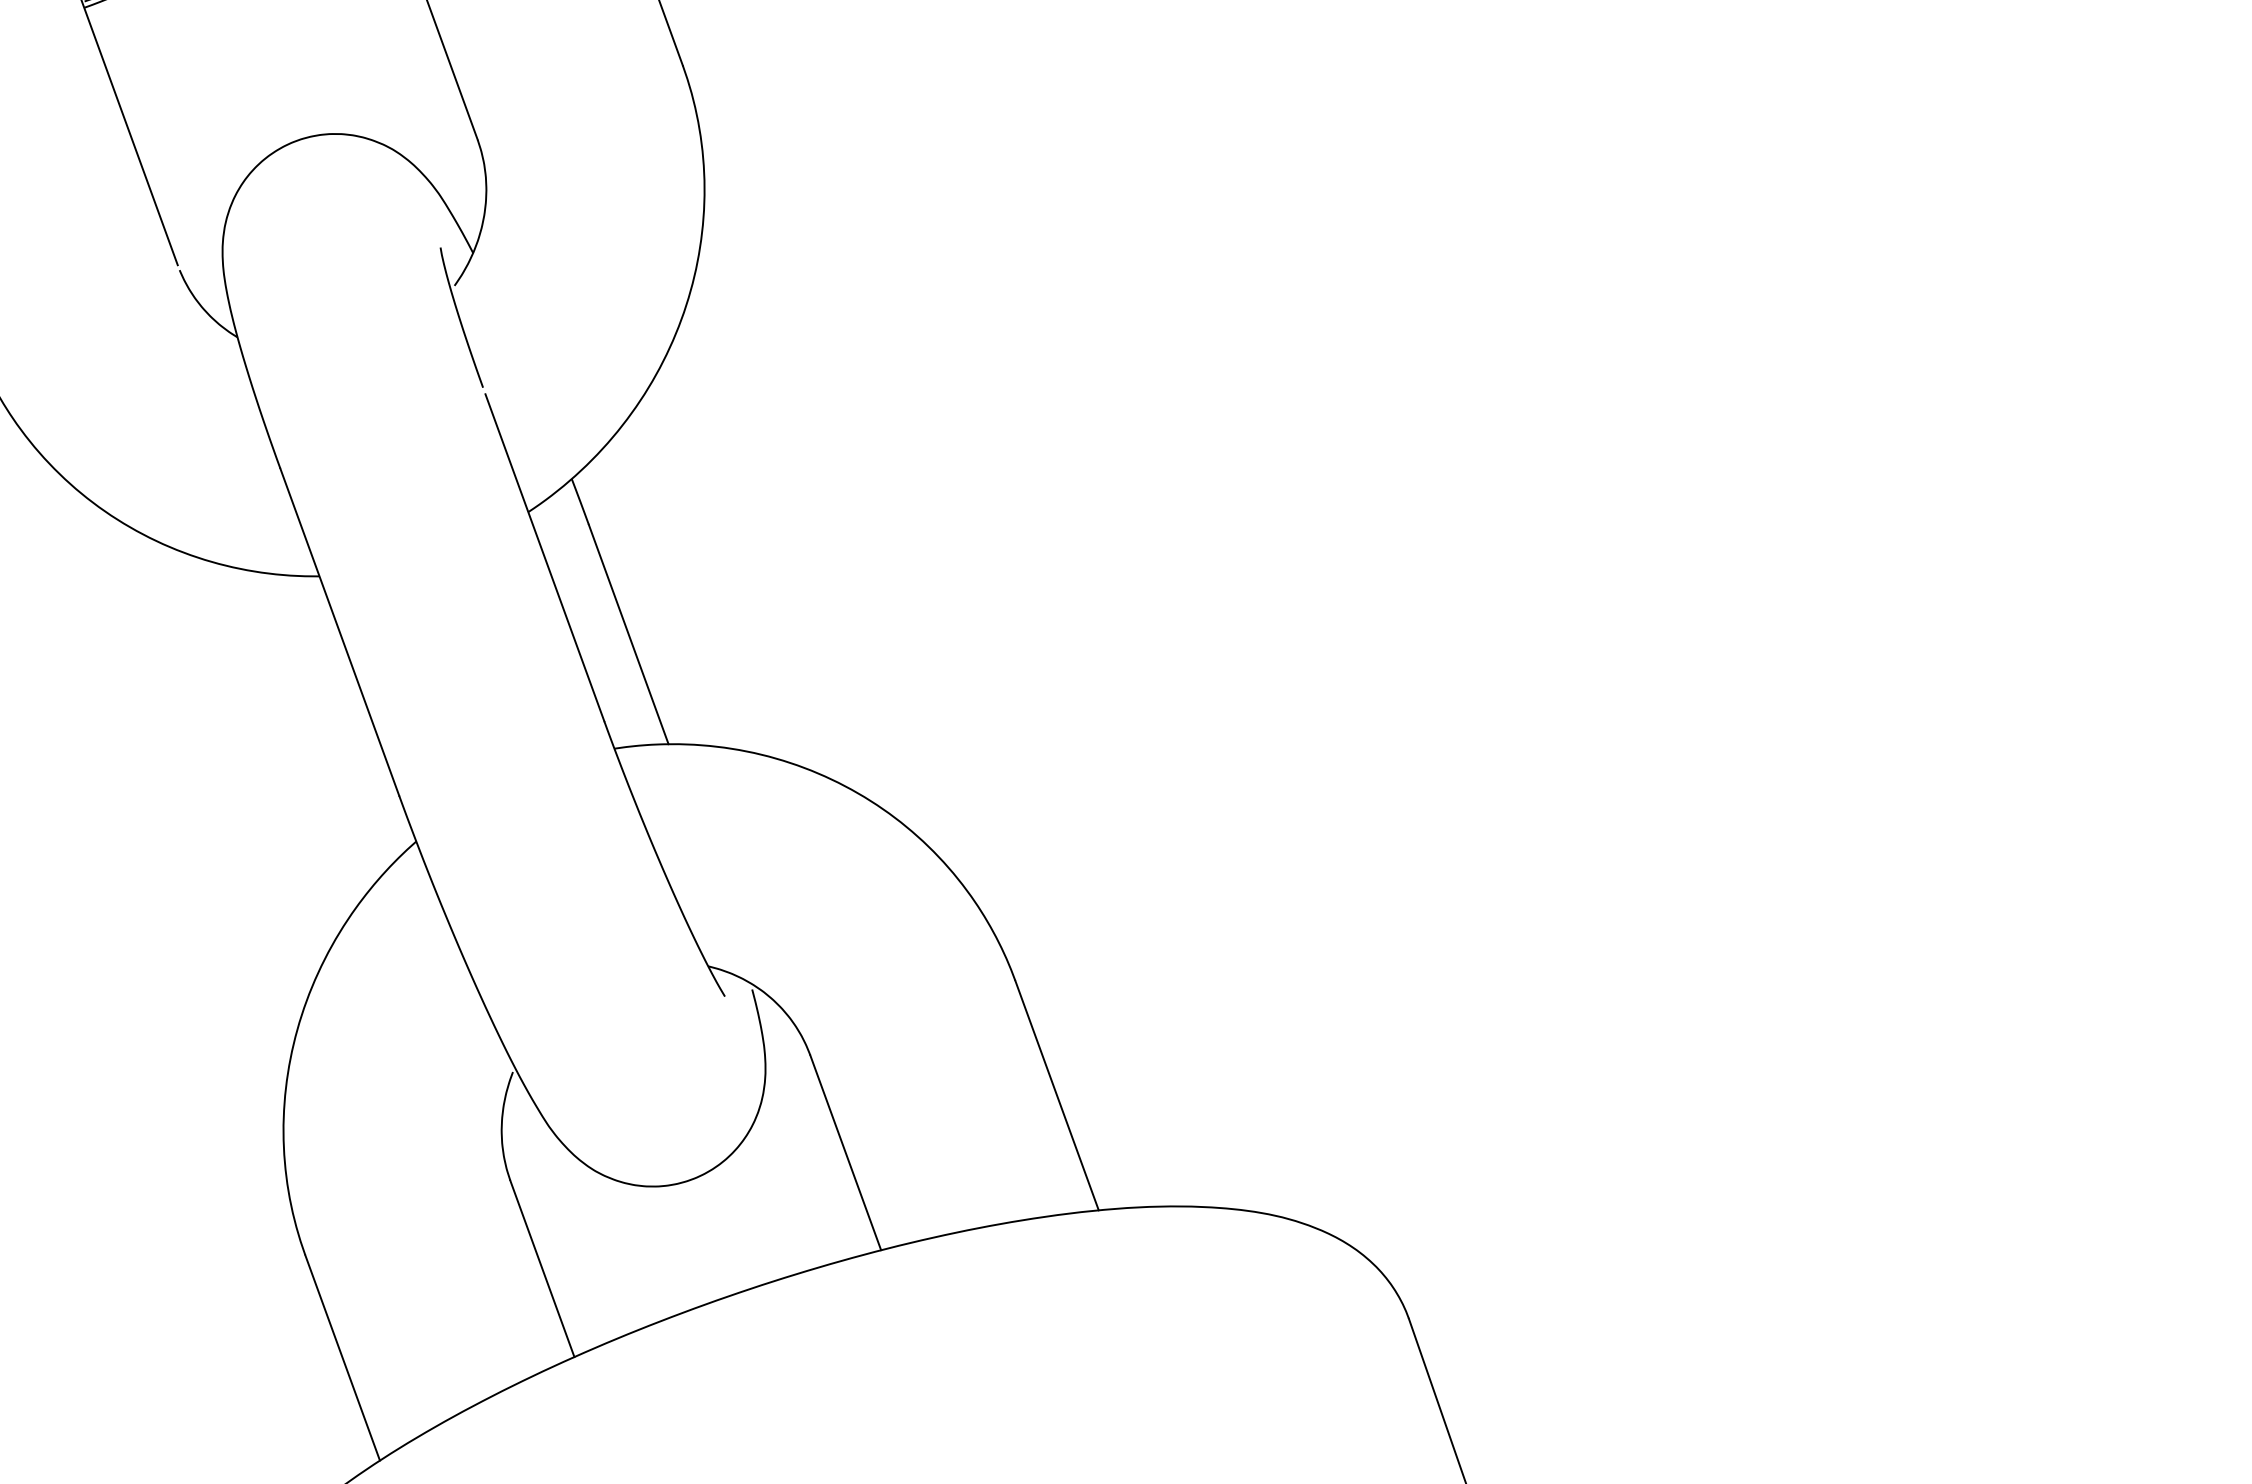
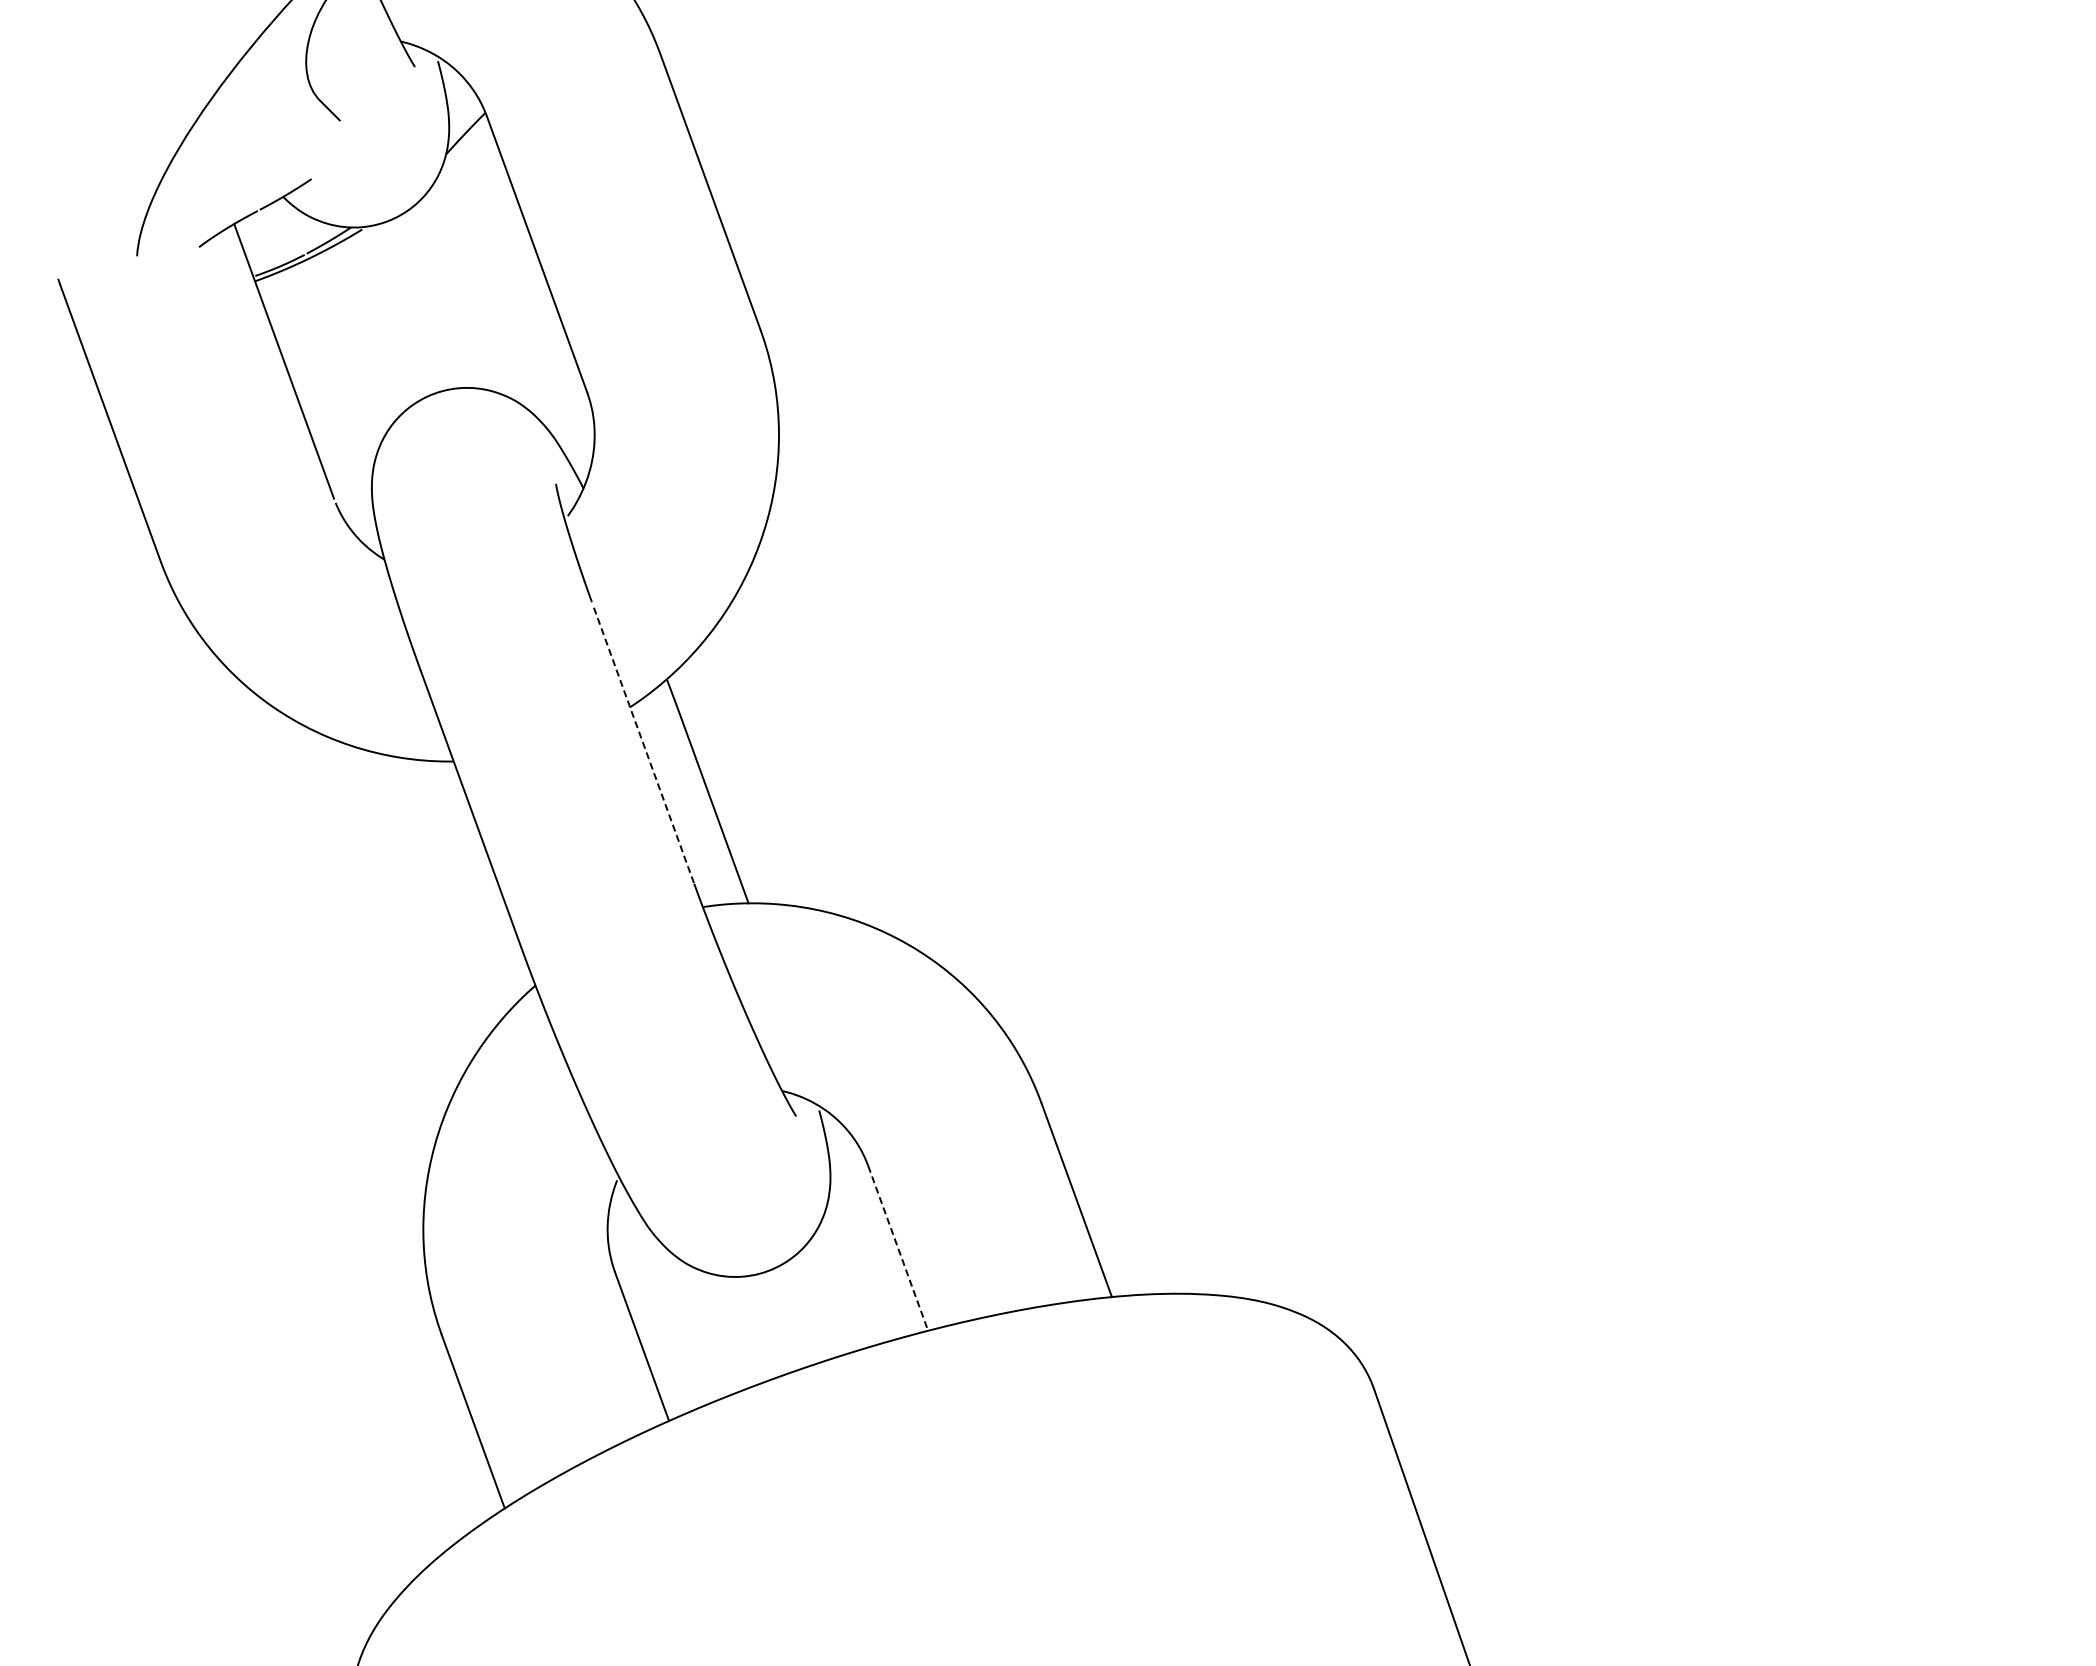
line: (545, 557) -> (644, 745), solid -> dashed
line: (846, 1152) -> (898, 1248), solid -> dashed

